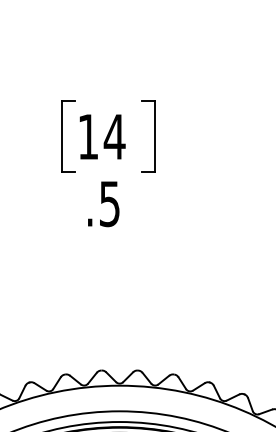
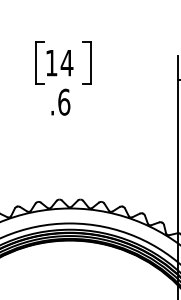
text: (110, 202) -> (64, 101), .5 -> .6

